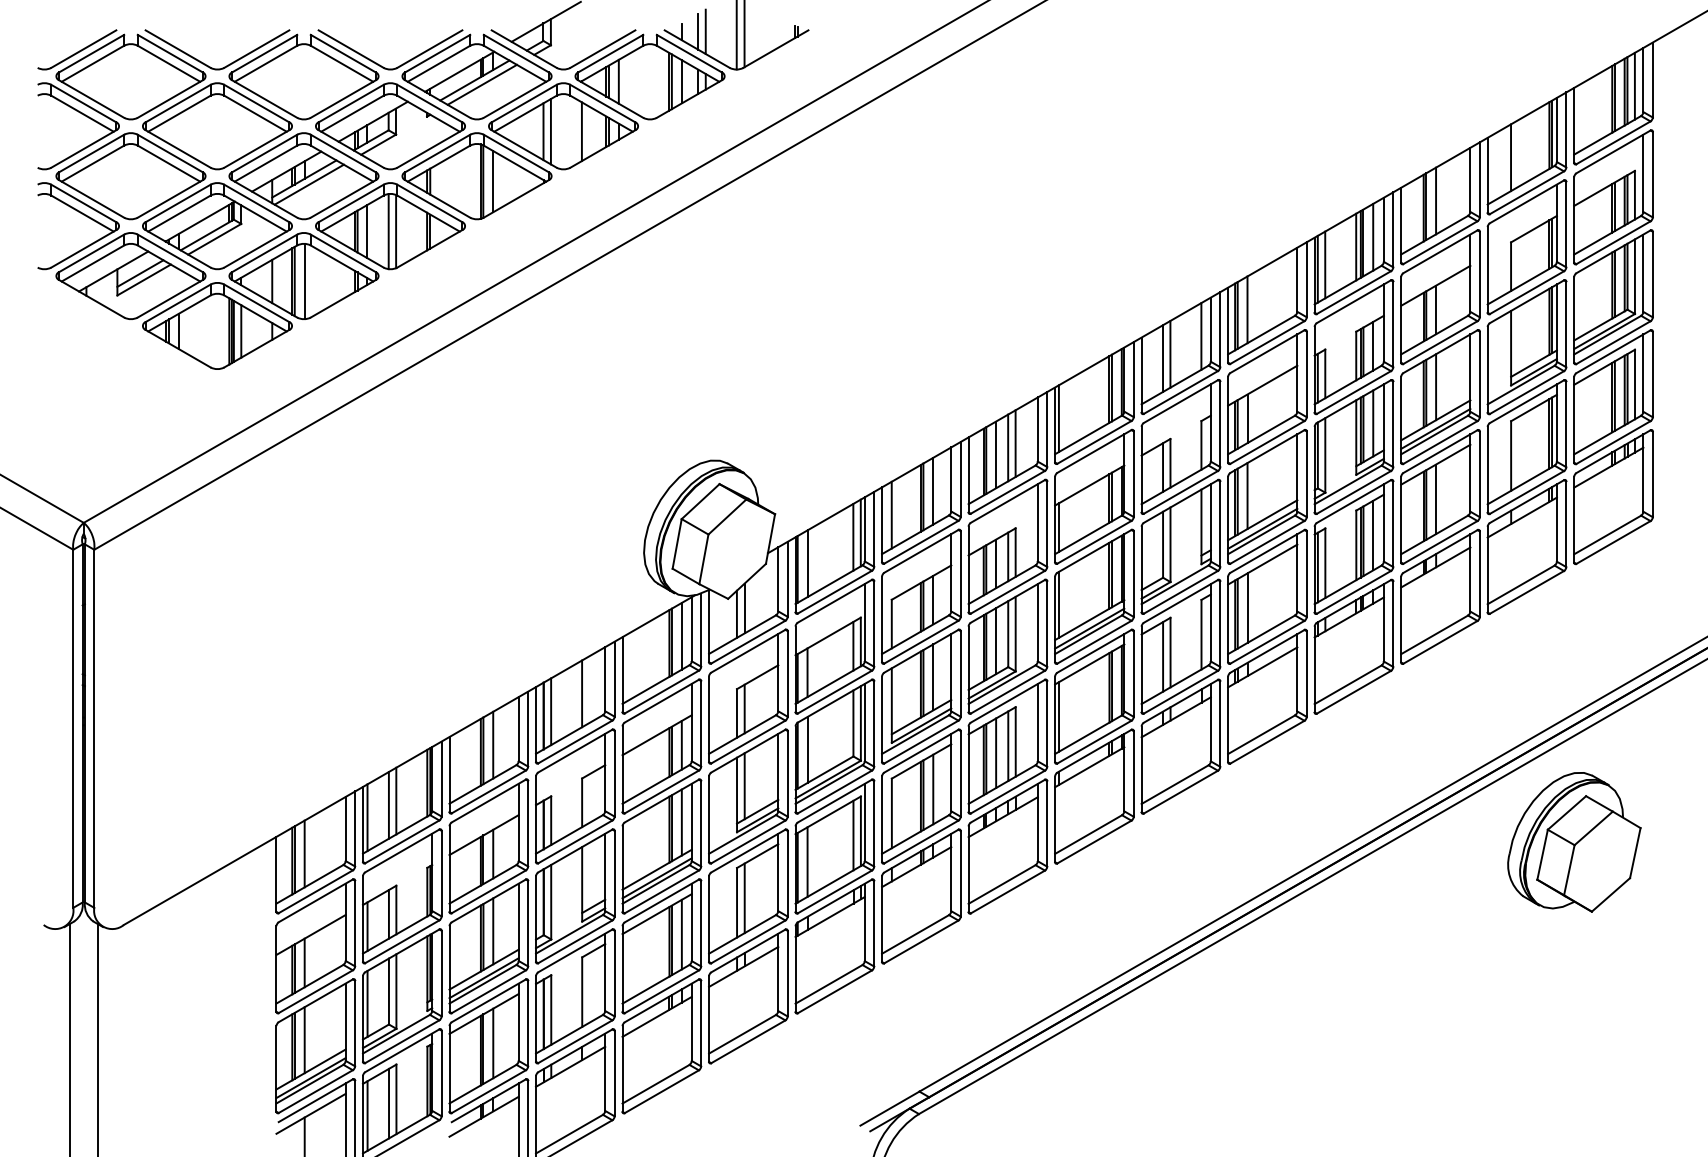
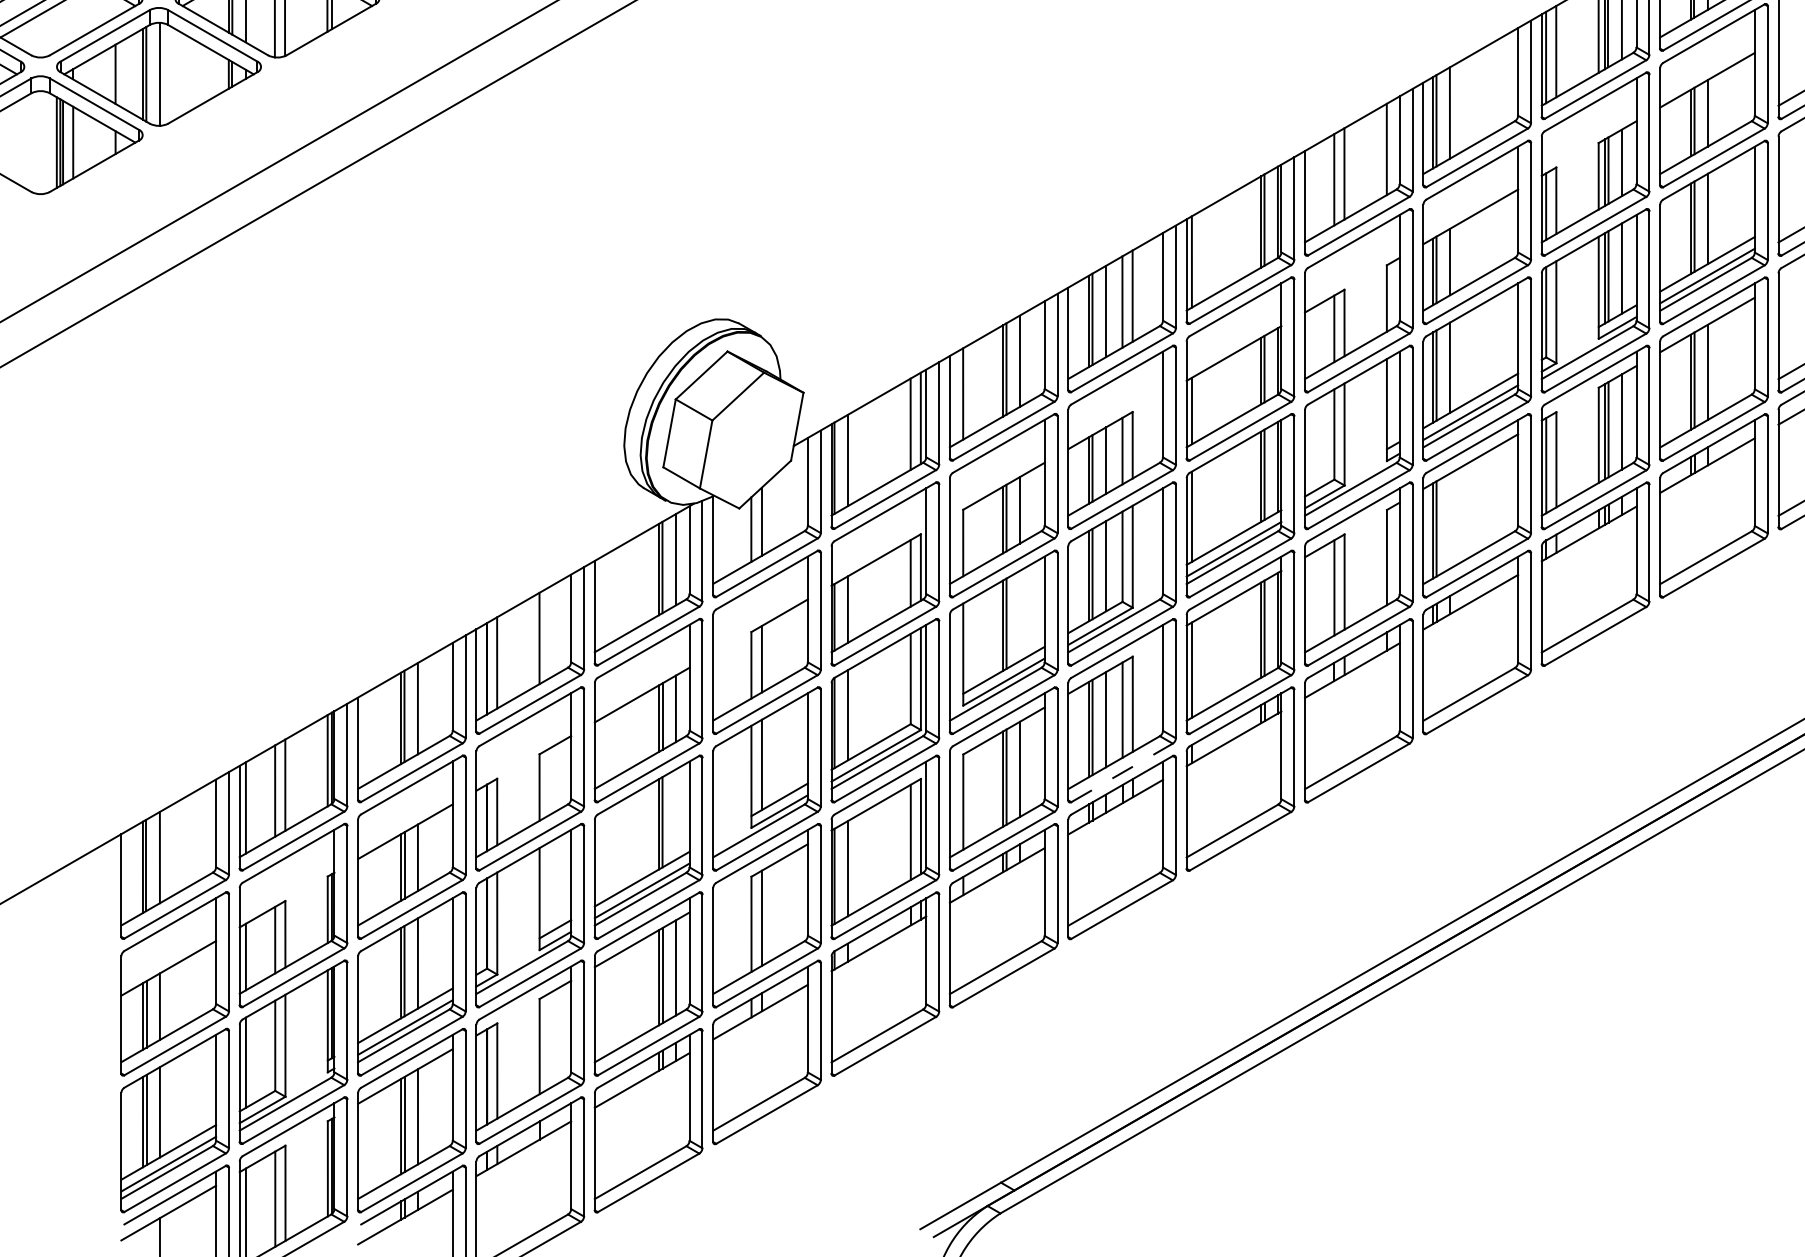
line: (1247, 607) -> (1449, 520), removed
line: (933, 677) -> (1020, 616), removed
line: (1007, 792) -> (1121, 773), solid -> dashed
line: (681, 822) -> (675, 814), removed

